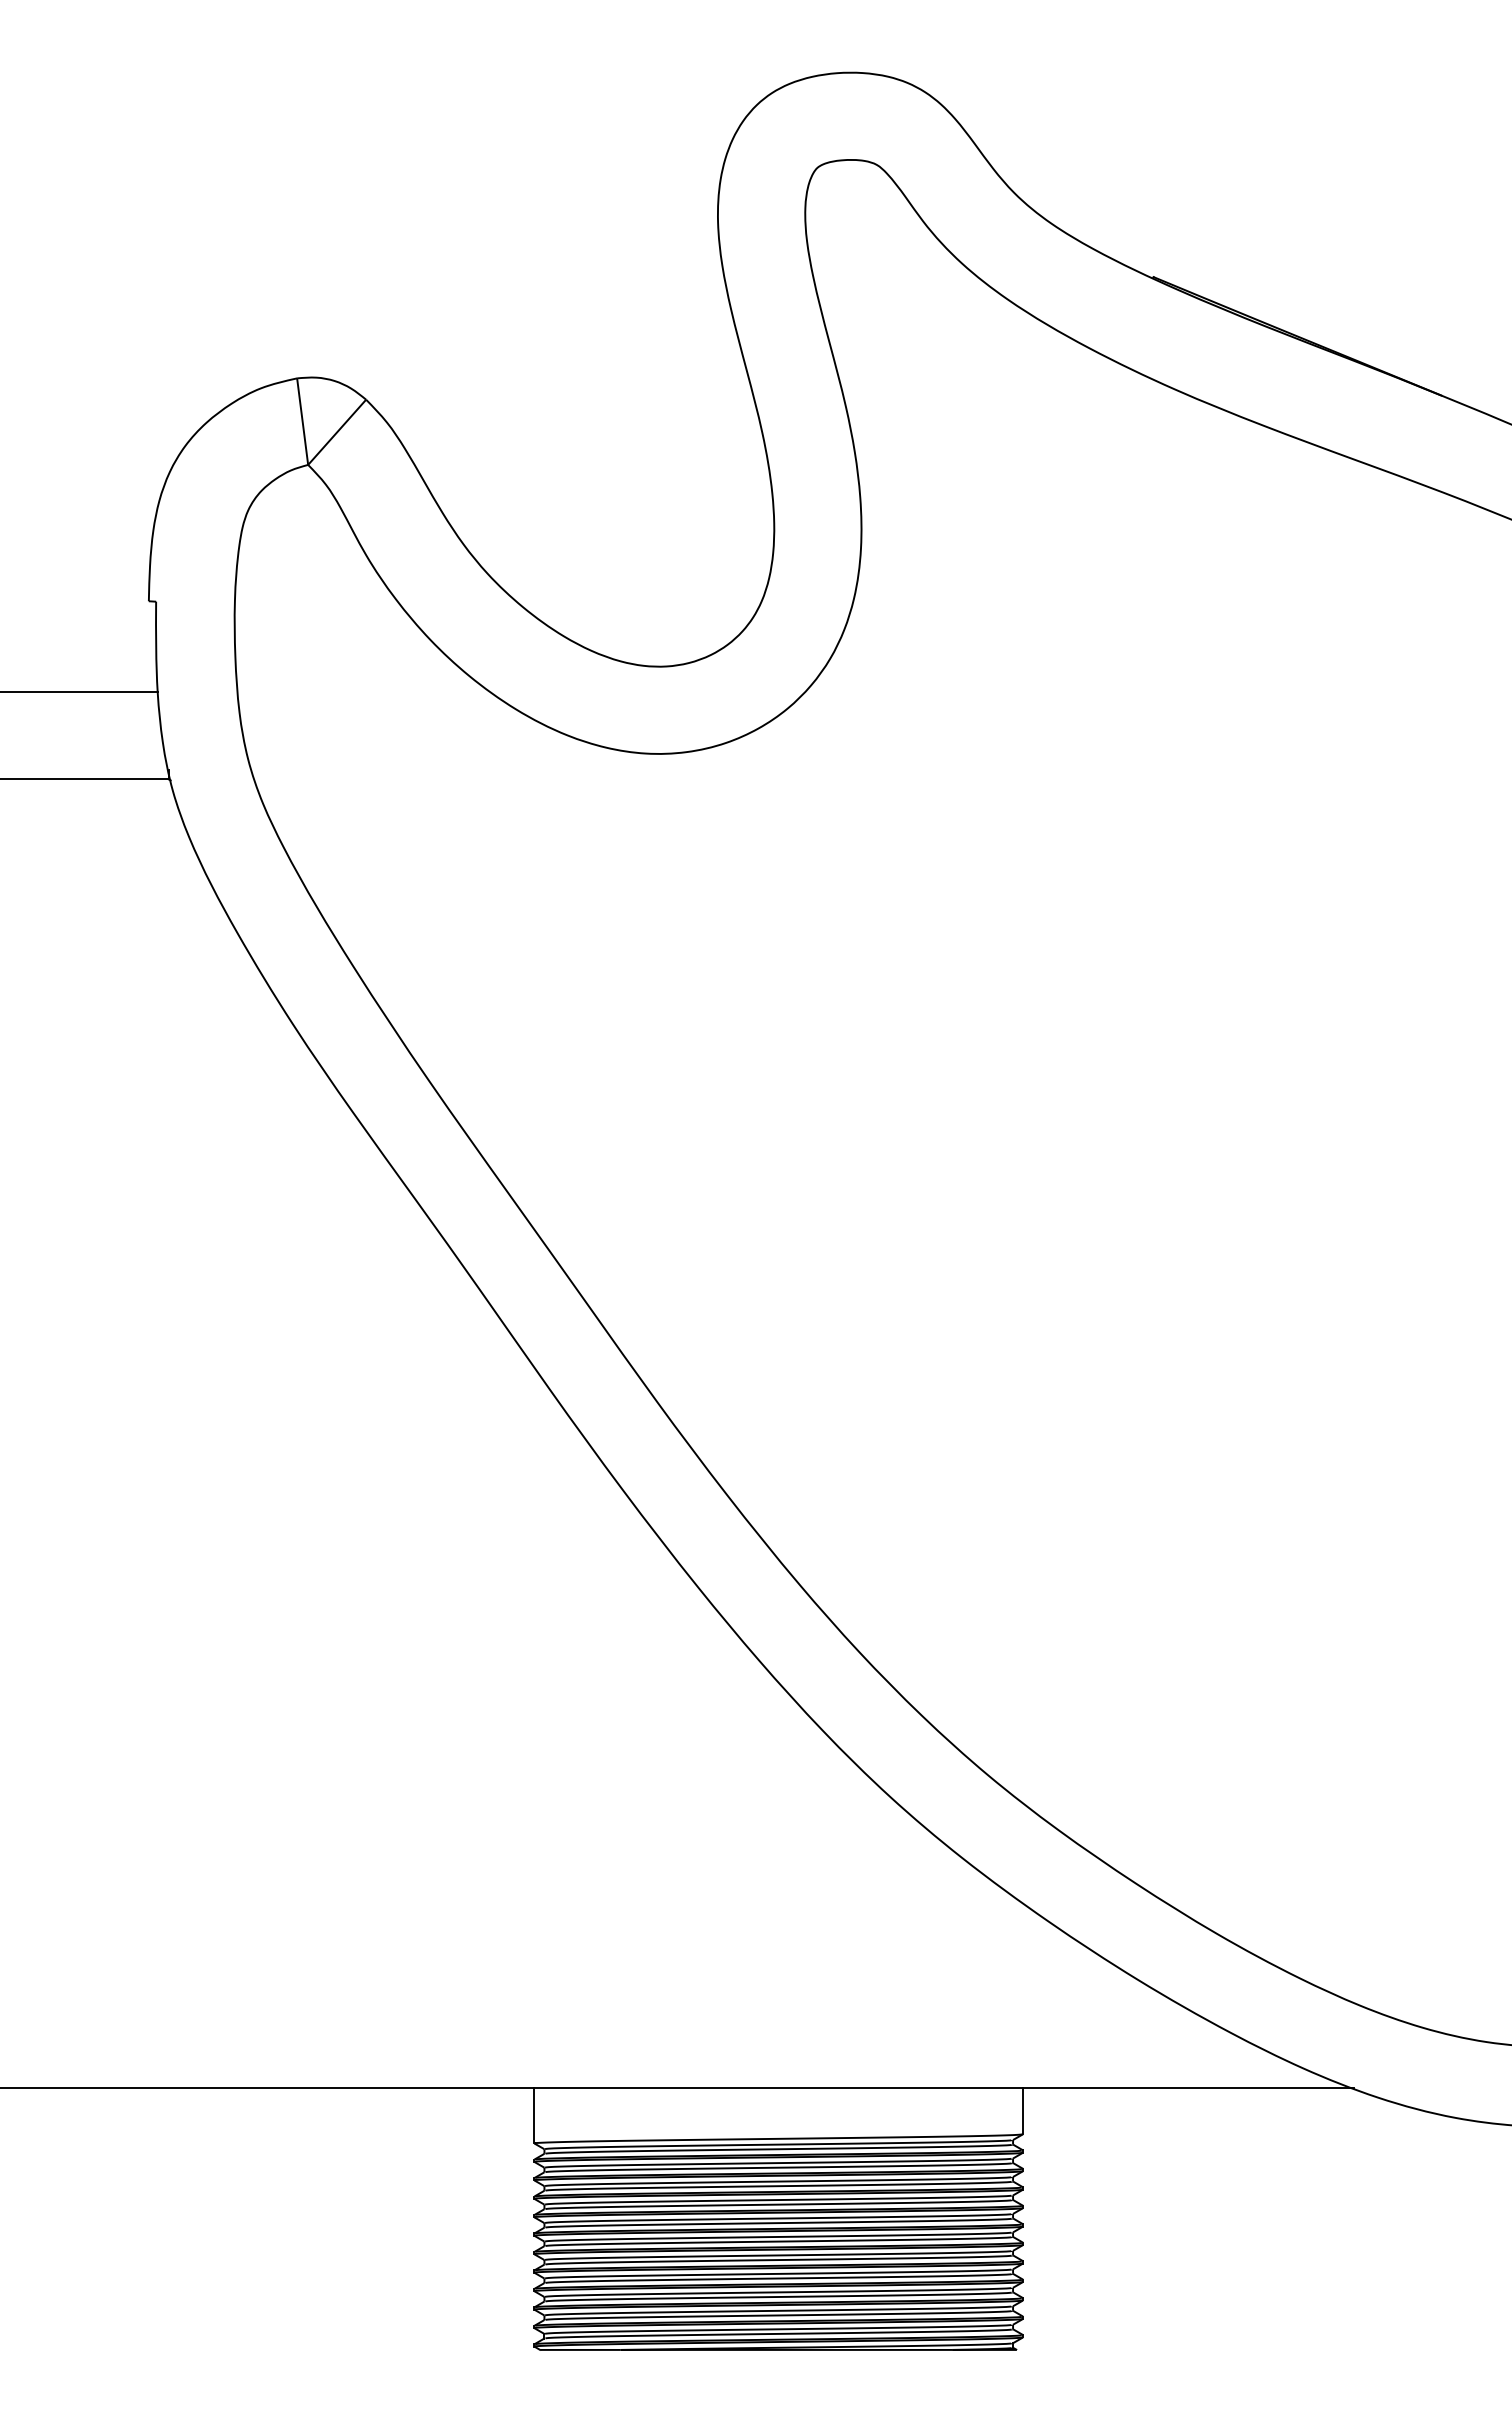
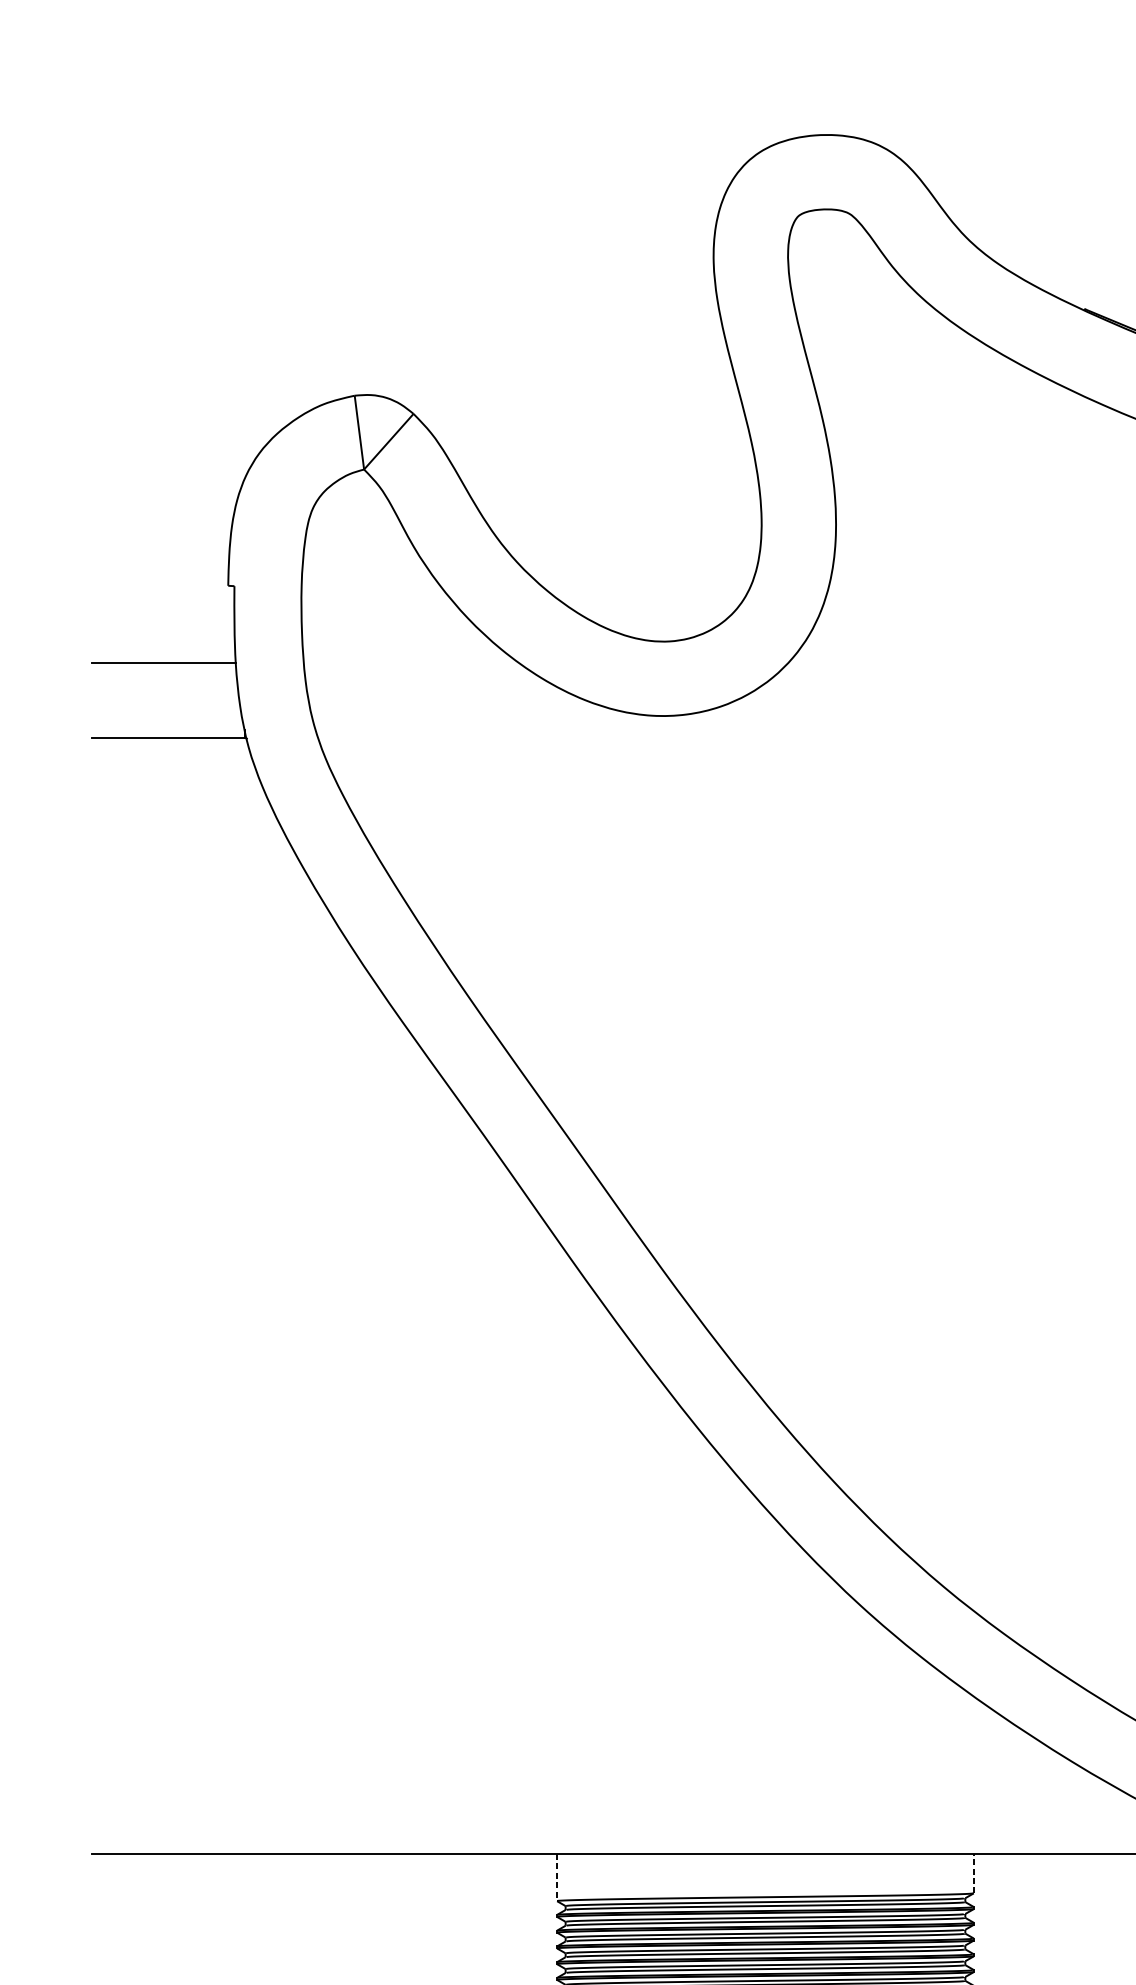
line: (1023, 2110) -> (974, 1873), solid -> dashed
line: (534, 2115) -> (557, 1877), solid -> dashed

